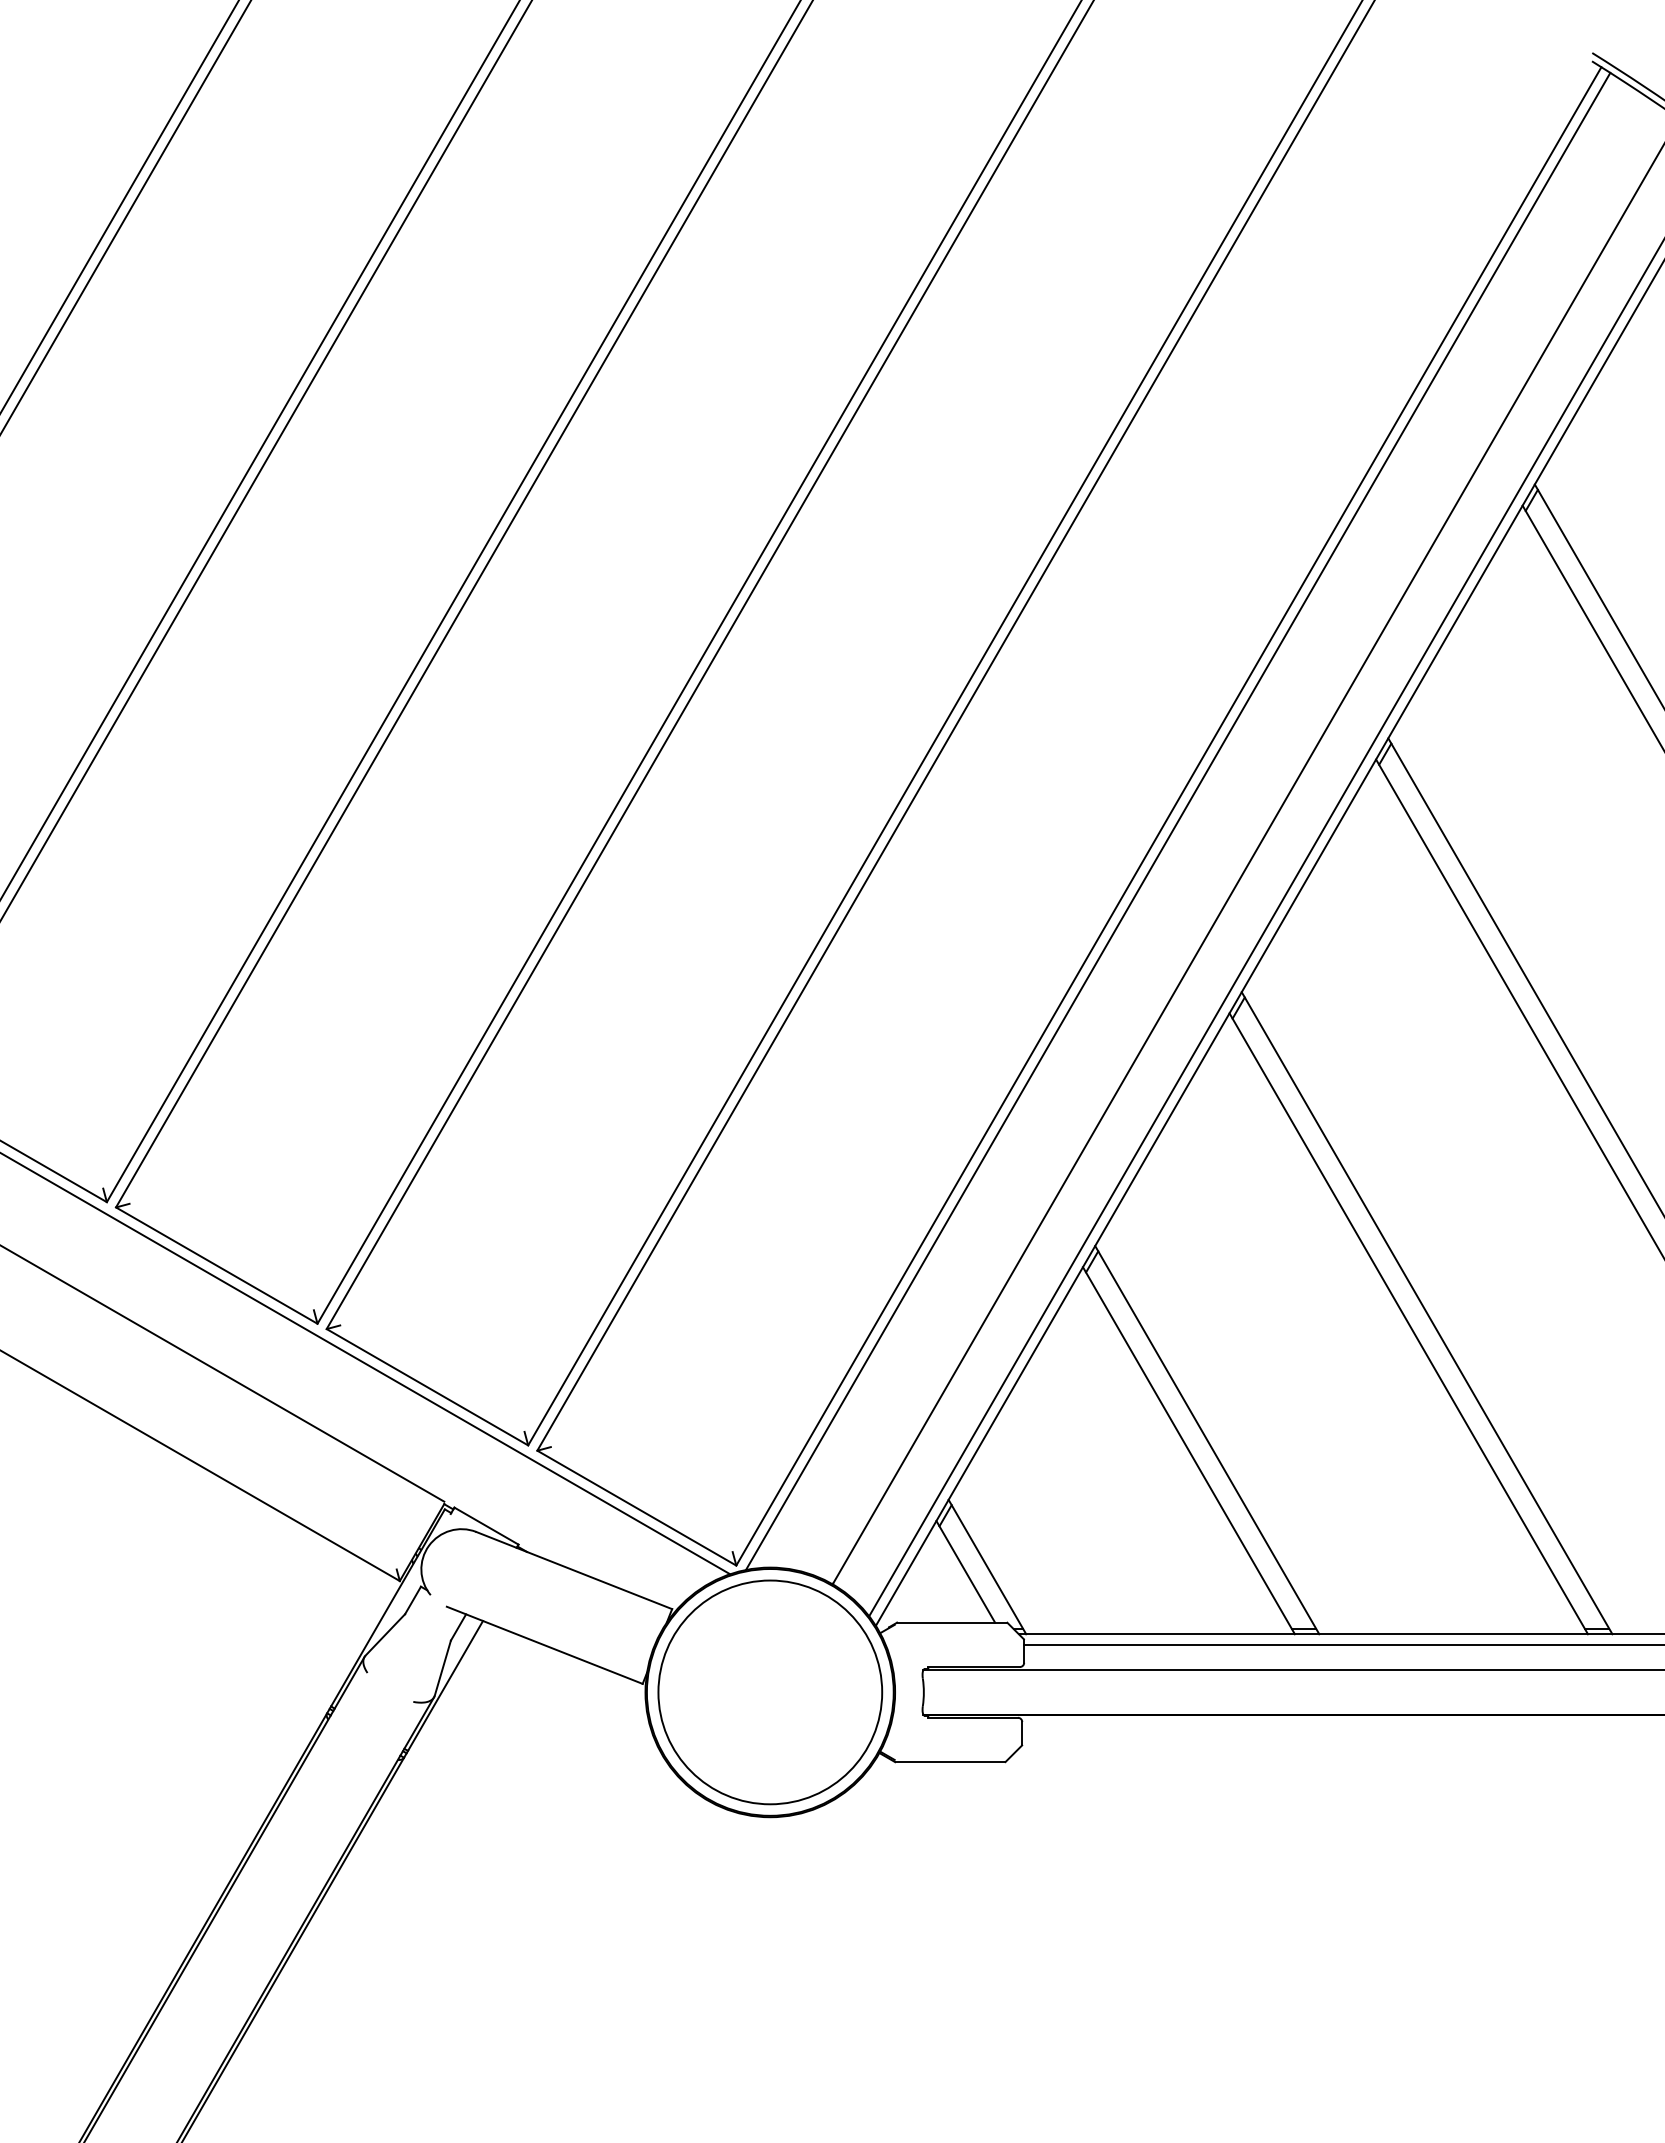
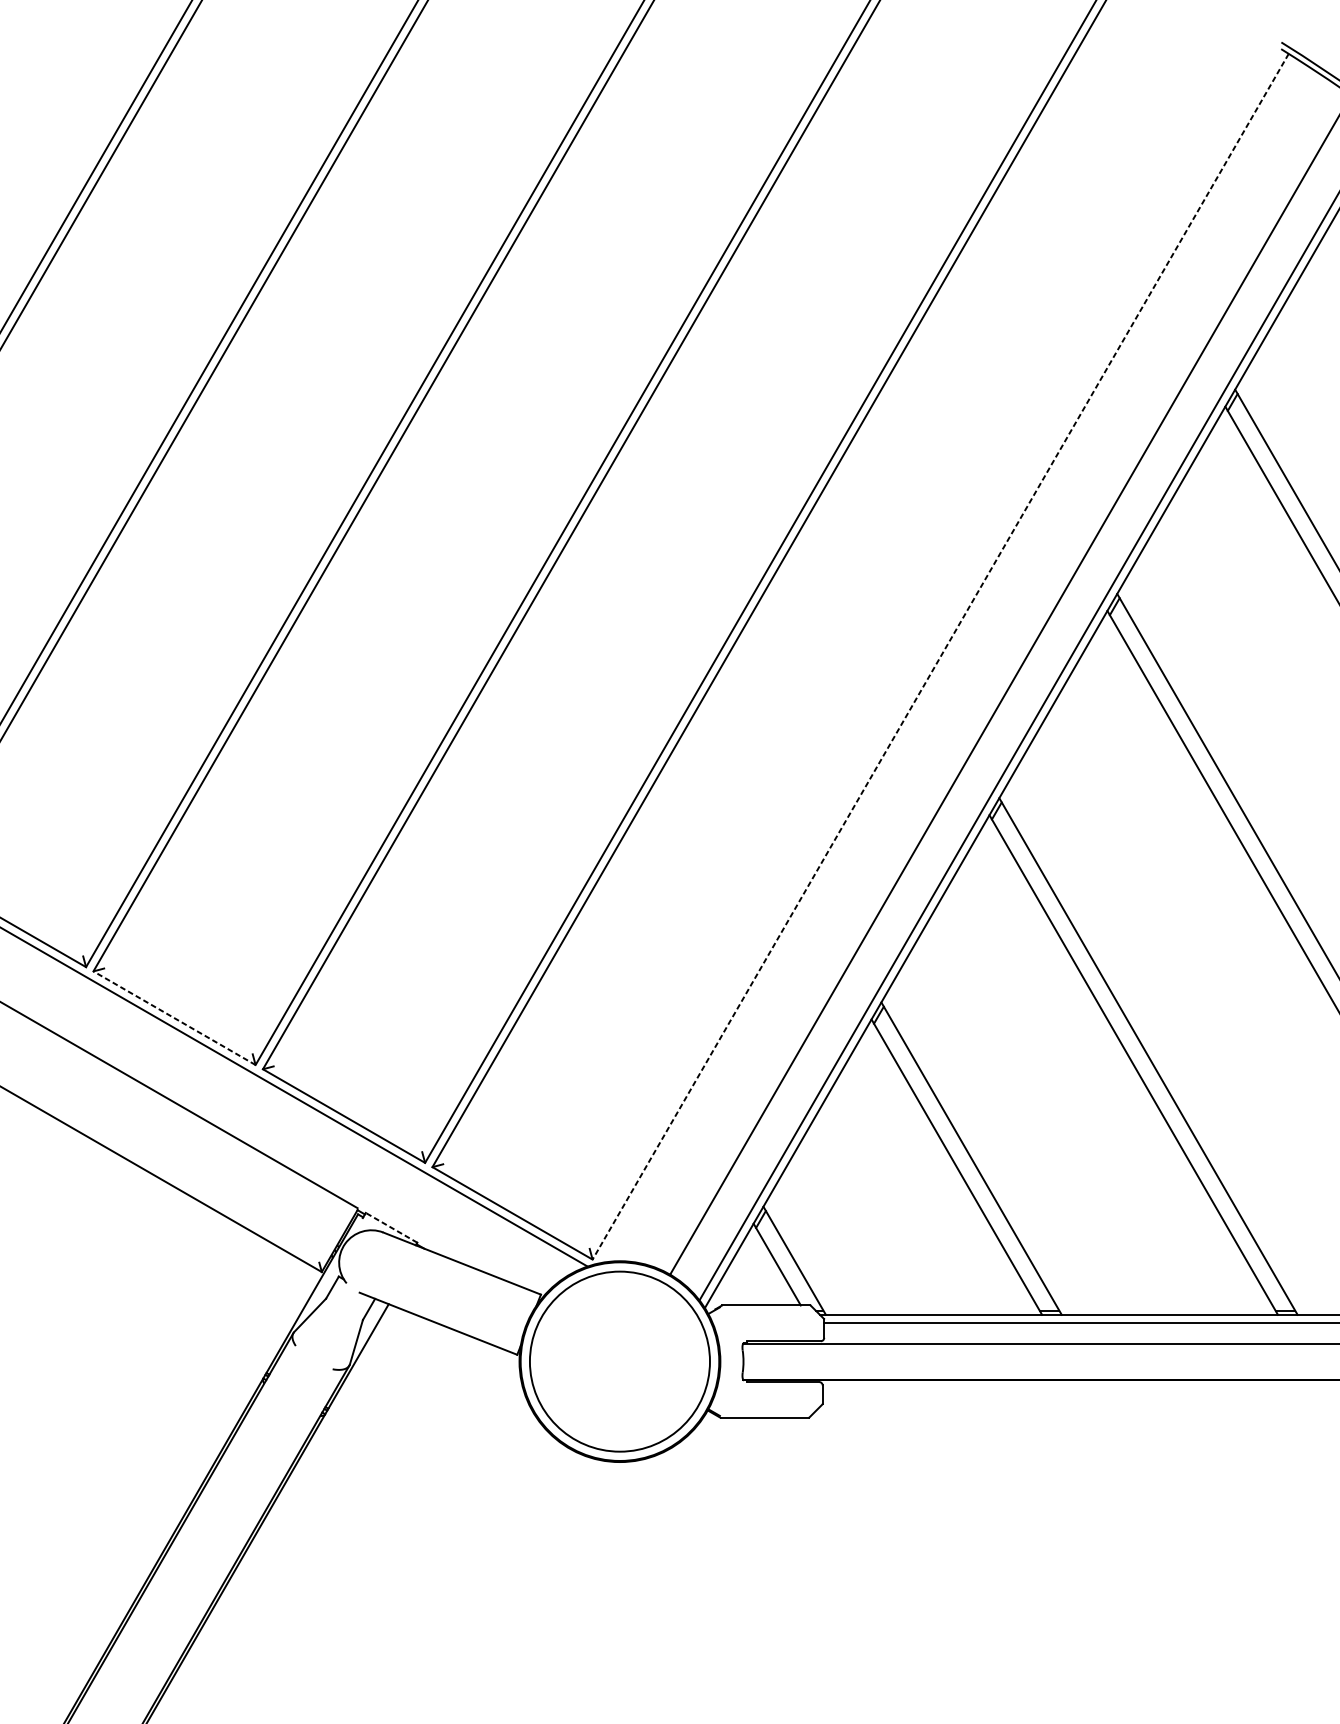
line: (1168, 816) -> (940, 656), solid -> dashed
line: (1178, 821) -> (948, 660), removed
line: (216, 1265) -> (174, 1018), solid -> dashed
line: (486, 1525) -> (391, 1227), solid -> dashed

